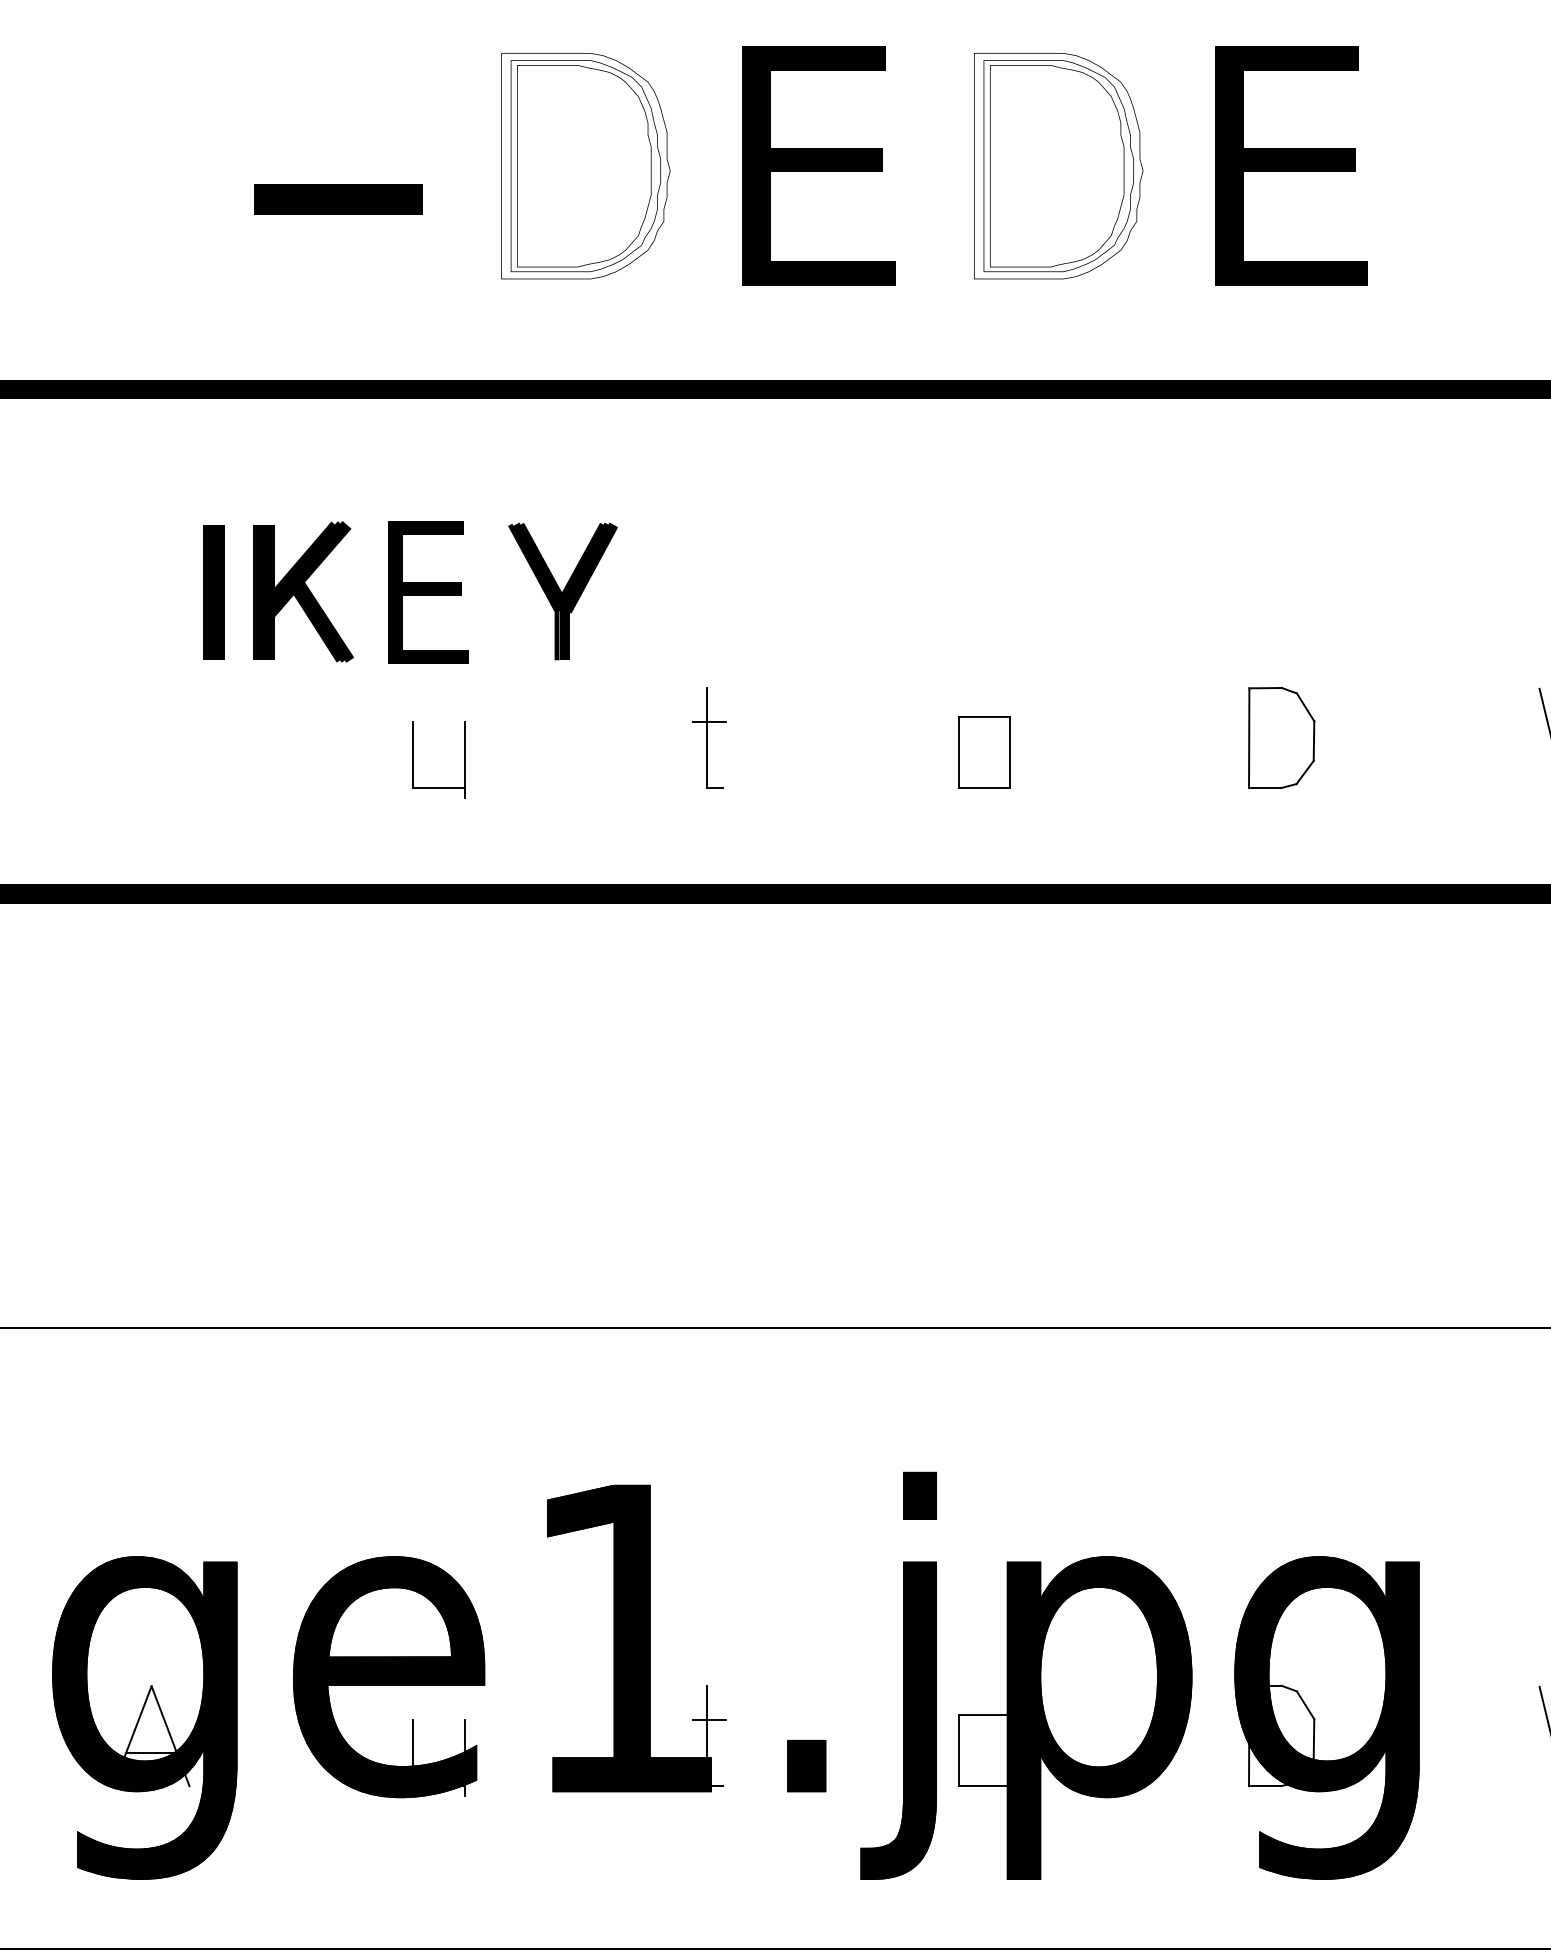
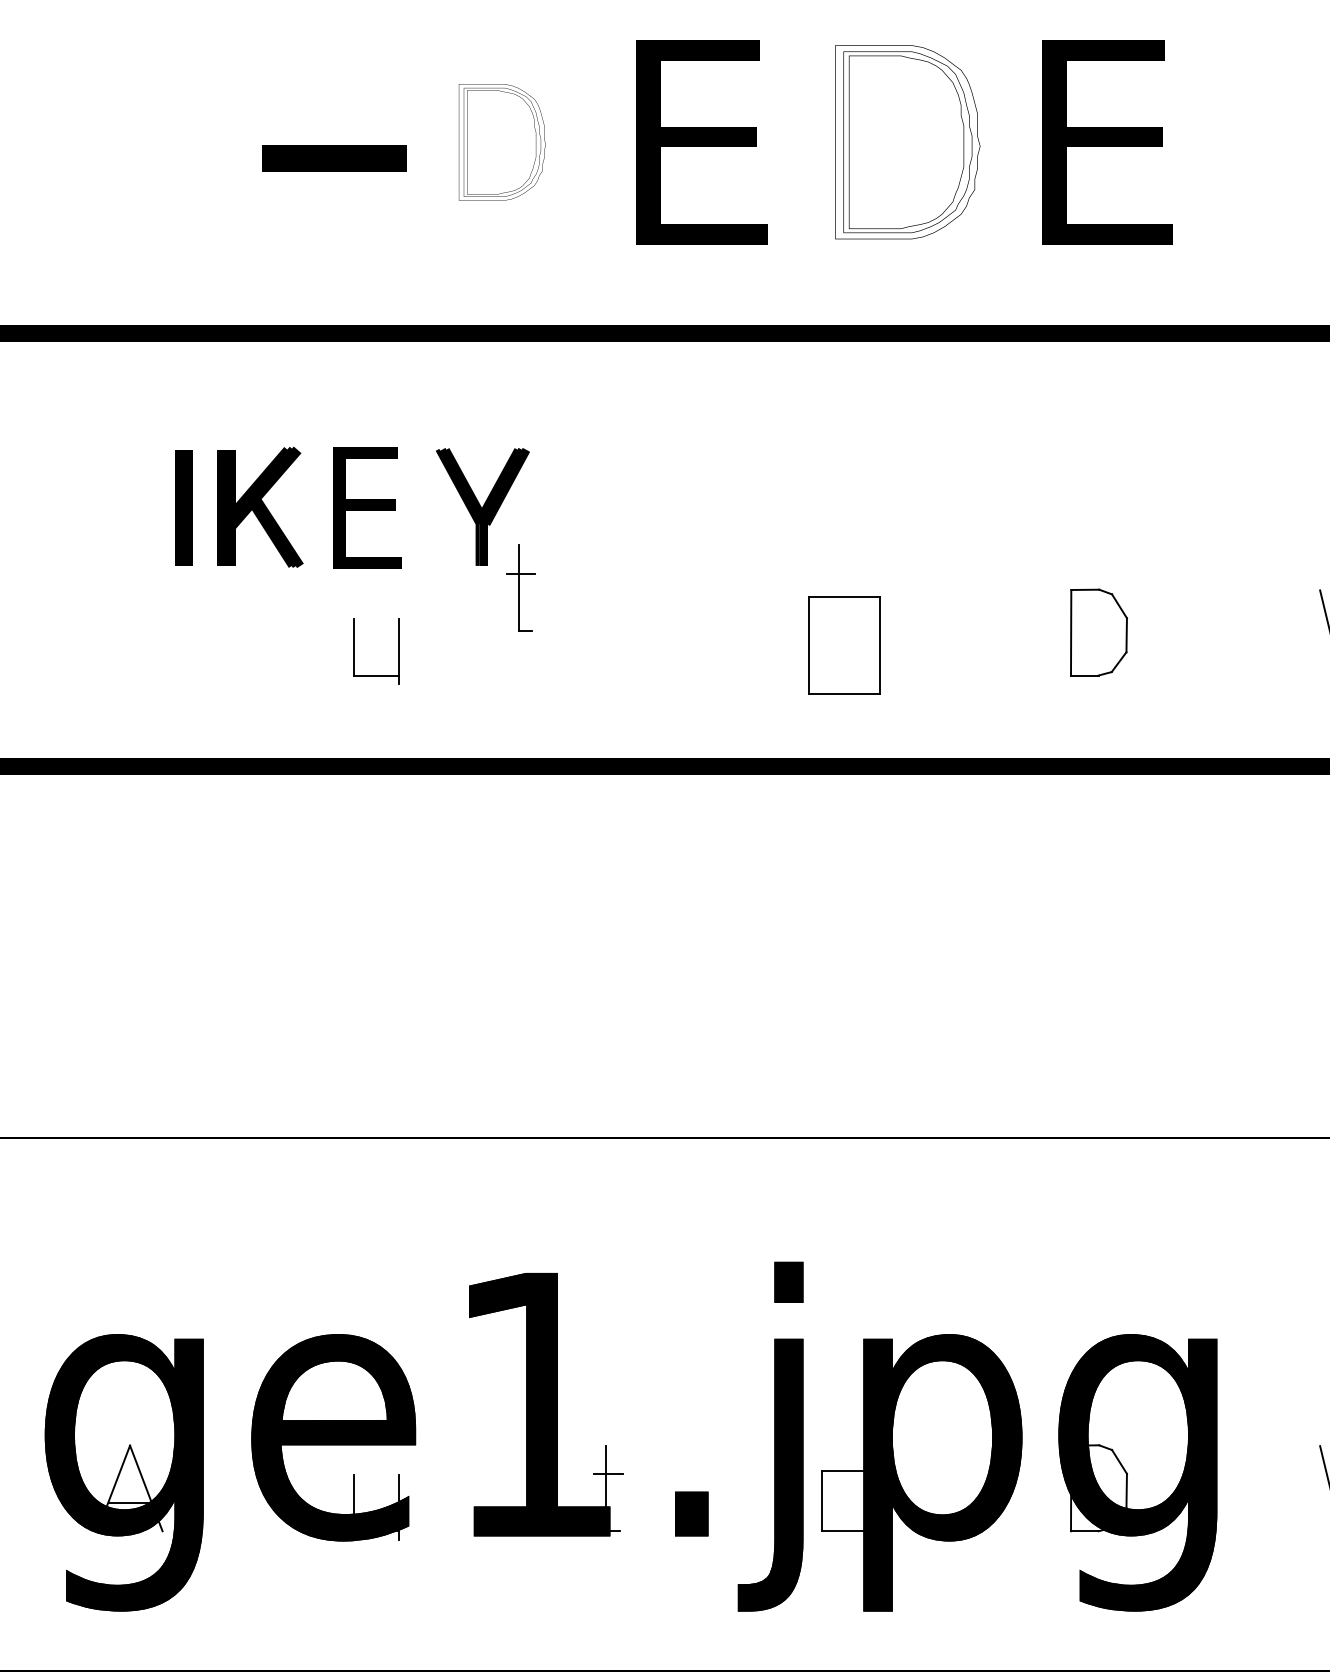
part: (585, 166) -> (502, 142), size x0.6
part: (338, 199) -> (334, 158), moved
part: (709, 737) -> (520, 587), moved
part: (984, 752) -> (844, 645), size x1.6

